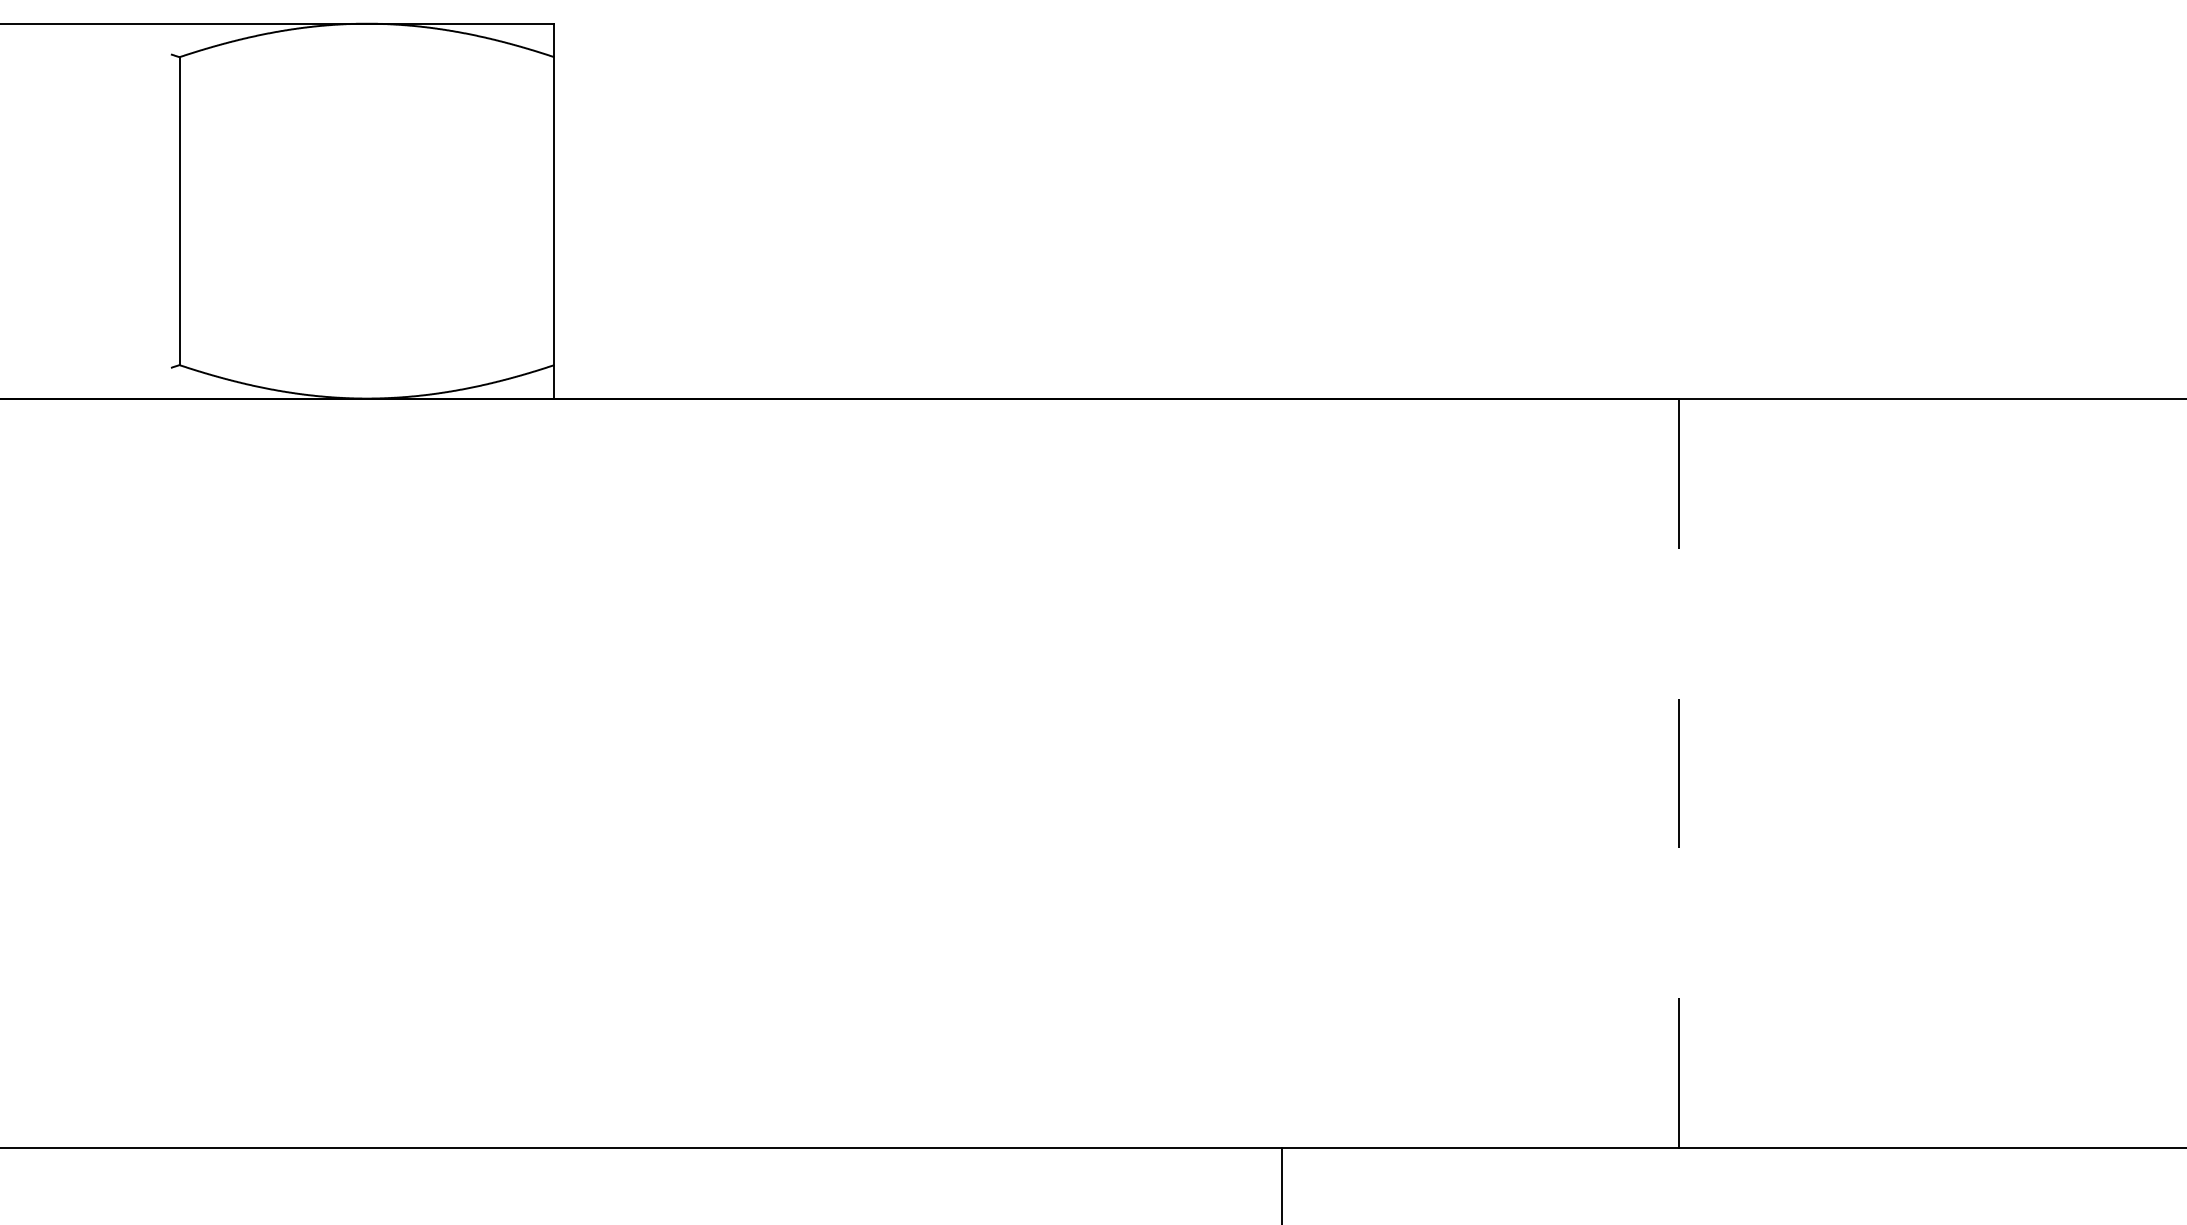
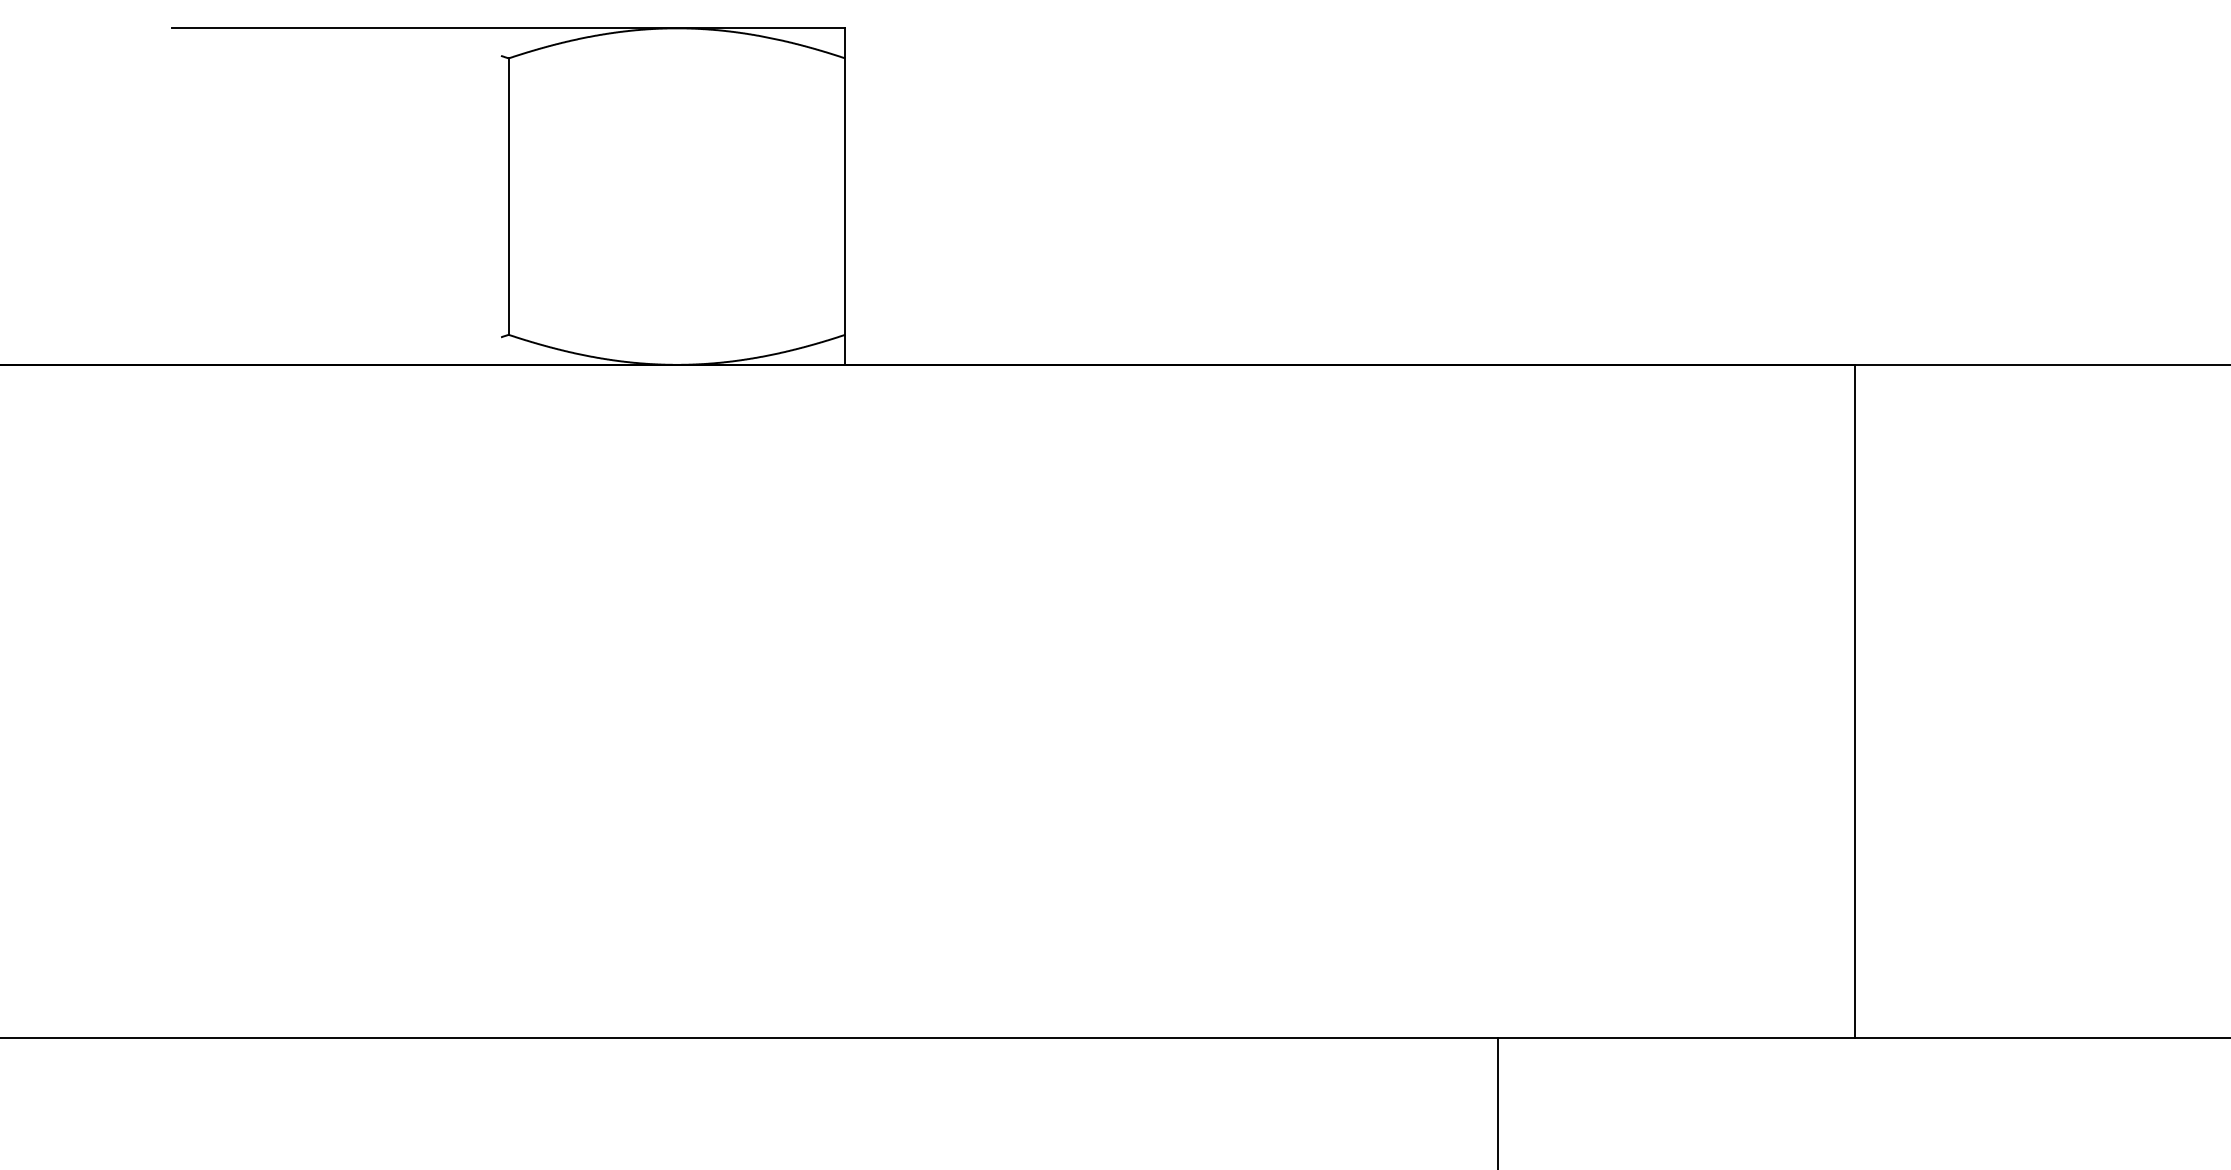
line: (1678, 773) -> (1854, 701), dashed -> solid

